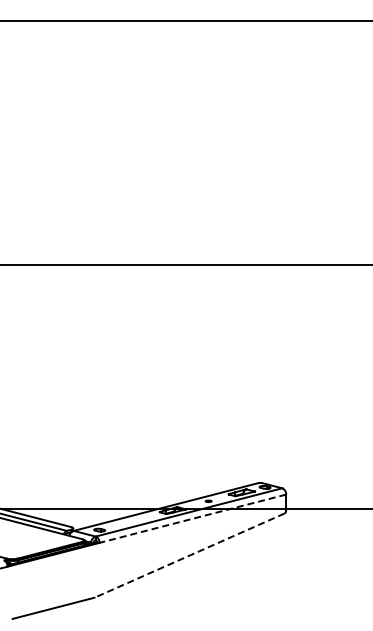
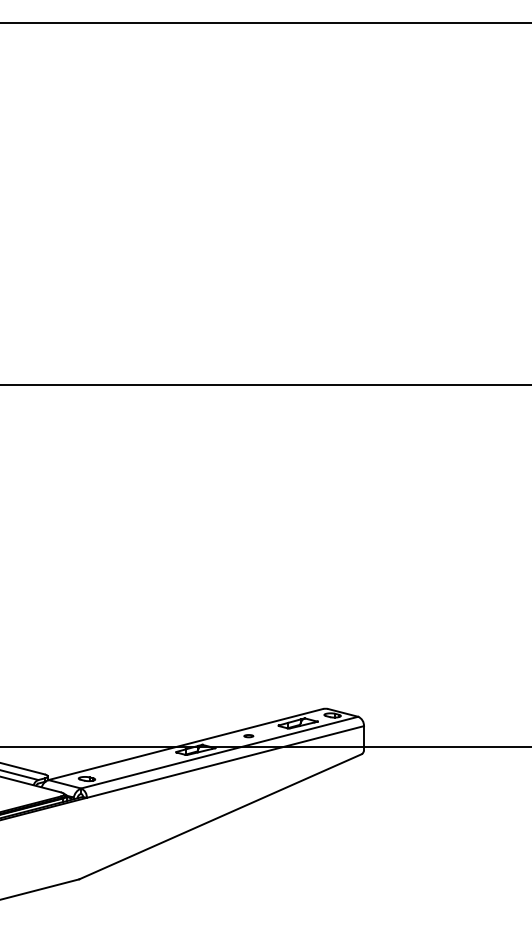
line: (192, 518) -> (224, 761), dashed -> solid
line: (189, 555) -> (220, 816), dashed -> solid

